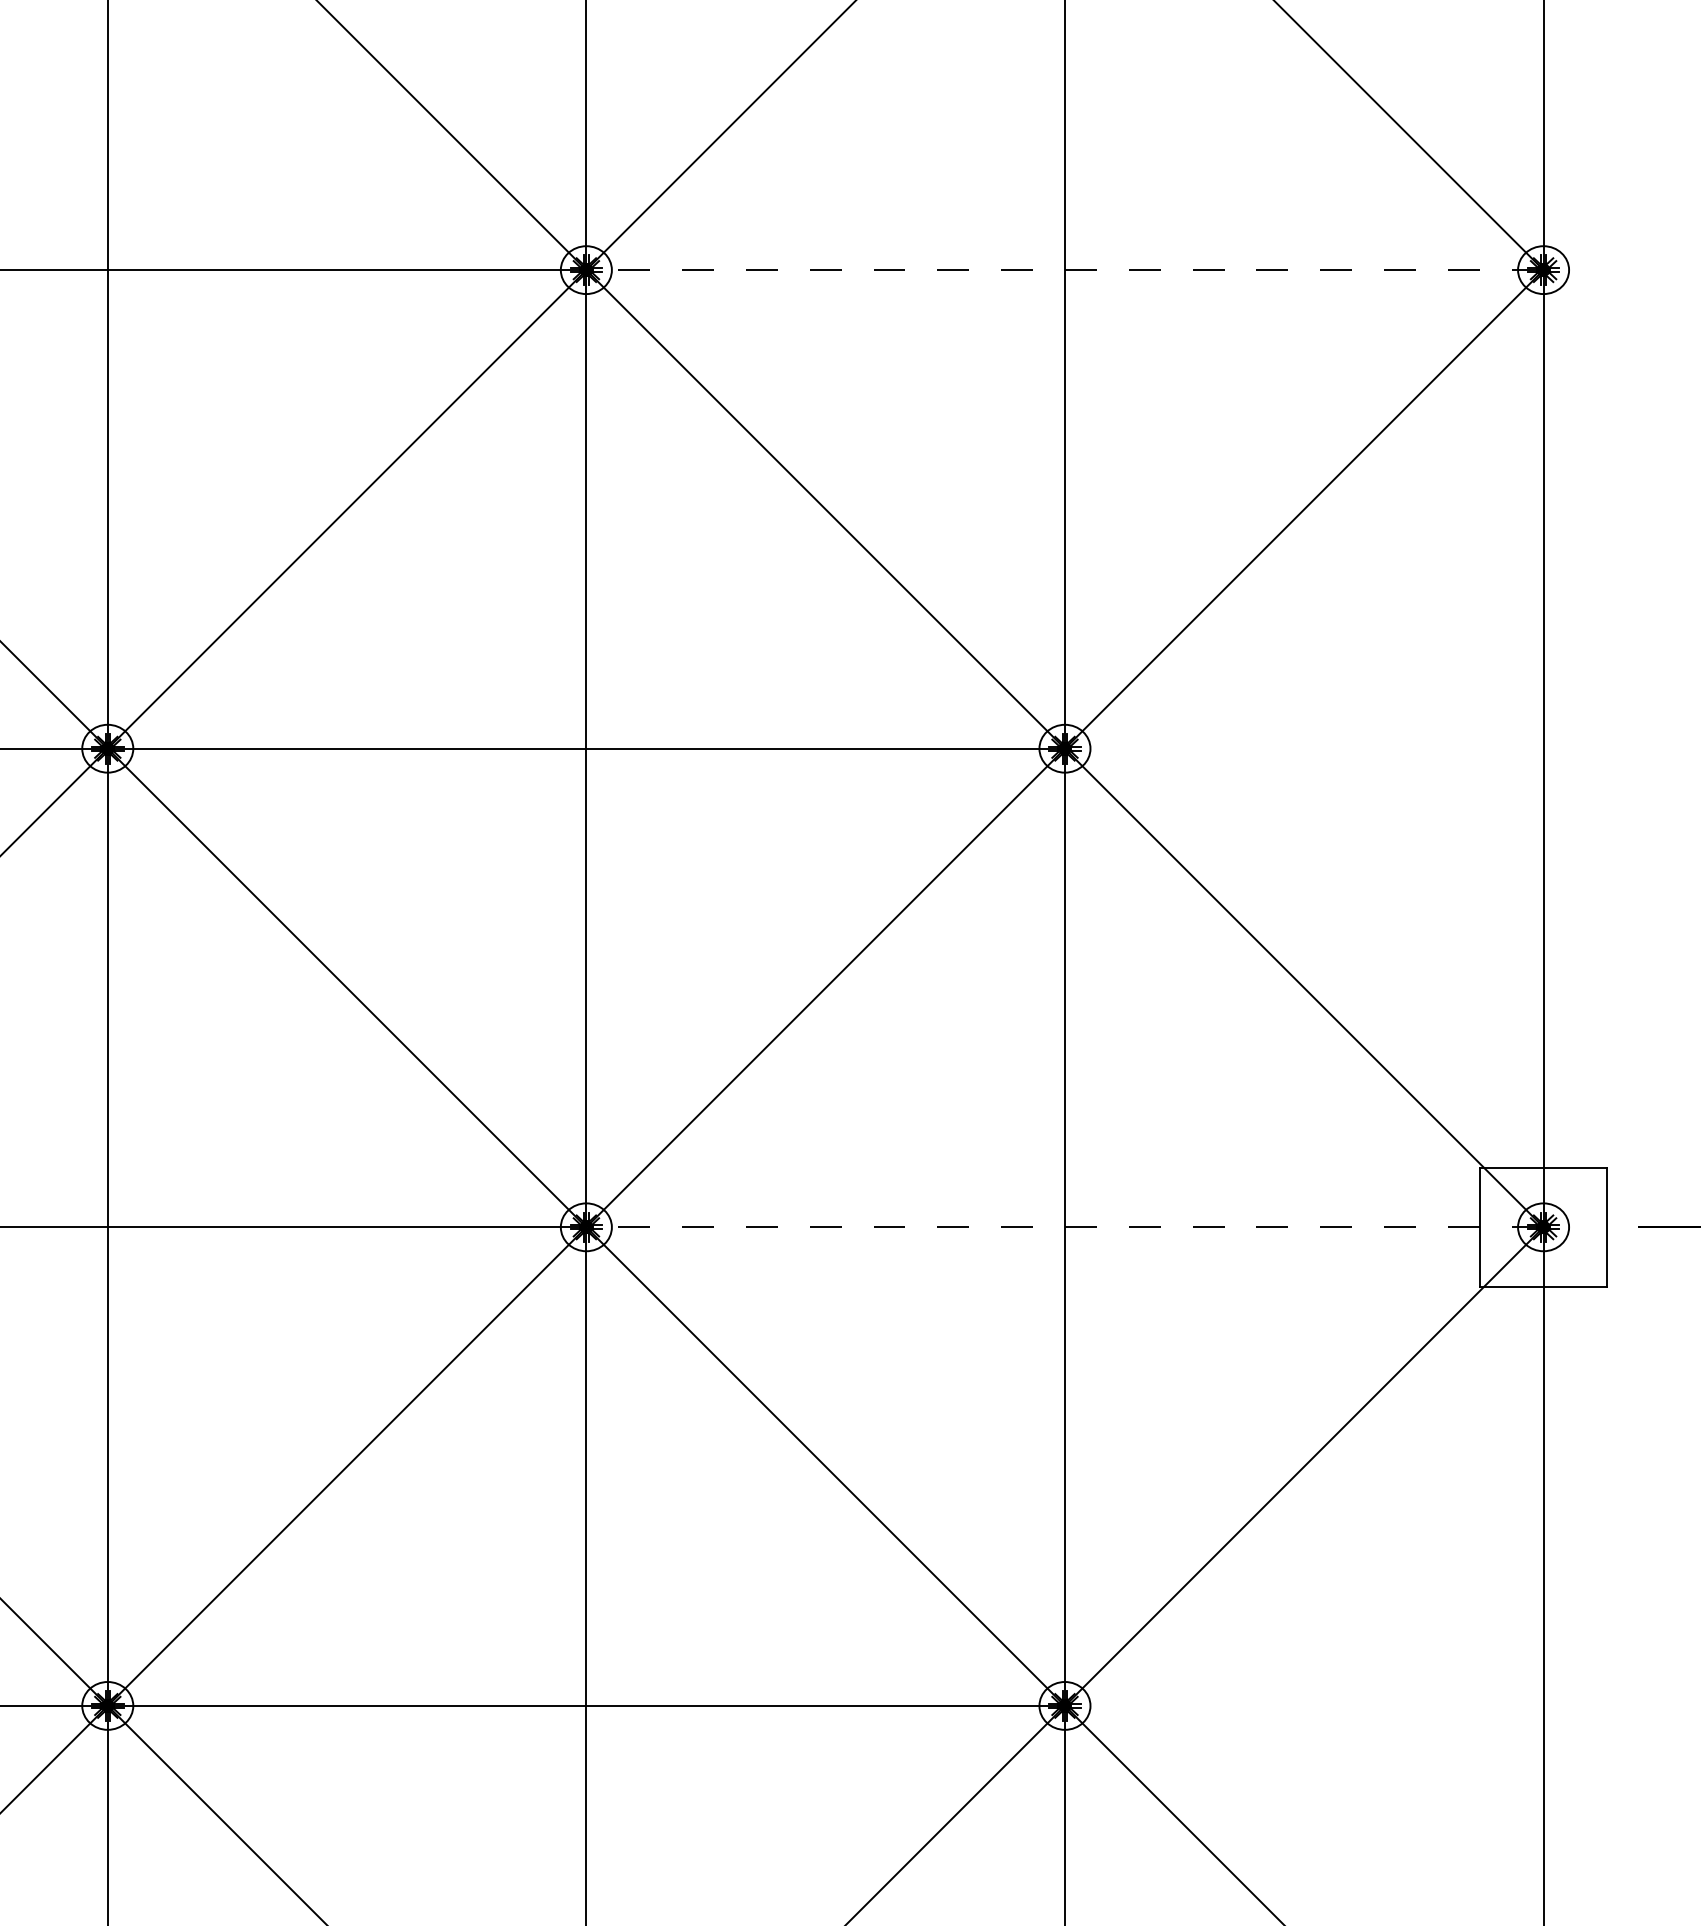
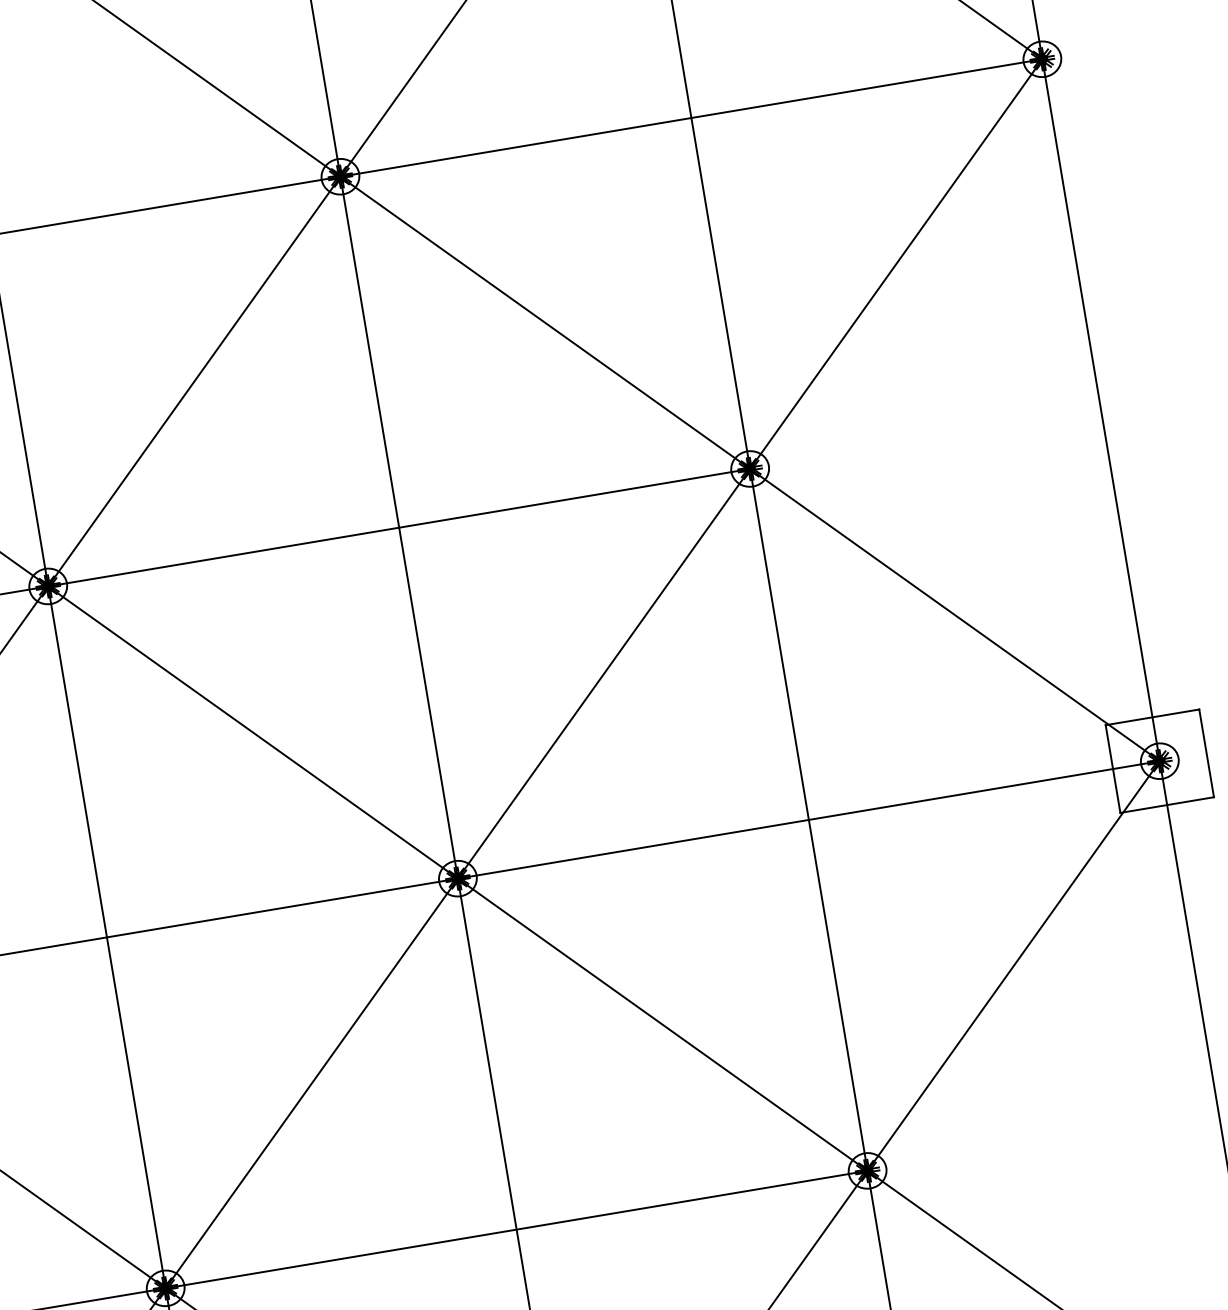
line: (1064, 270) -> (691, 118), dashed -> solid
line: (1064, 1227) -> (808, 820), dashed -> solid

